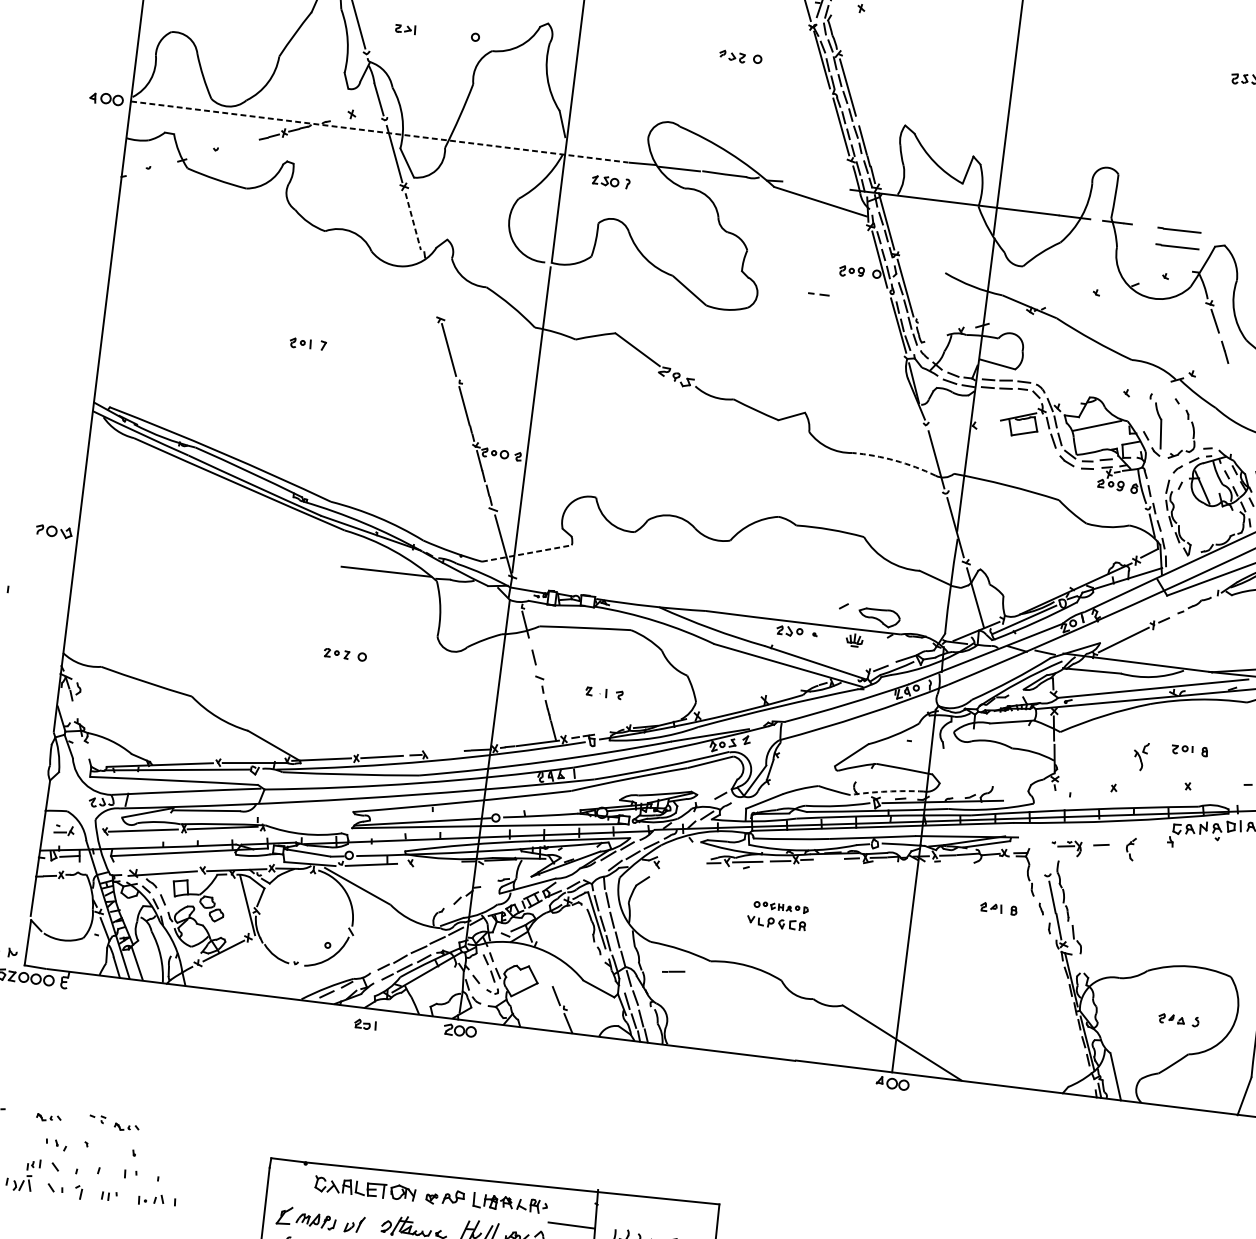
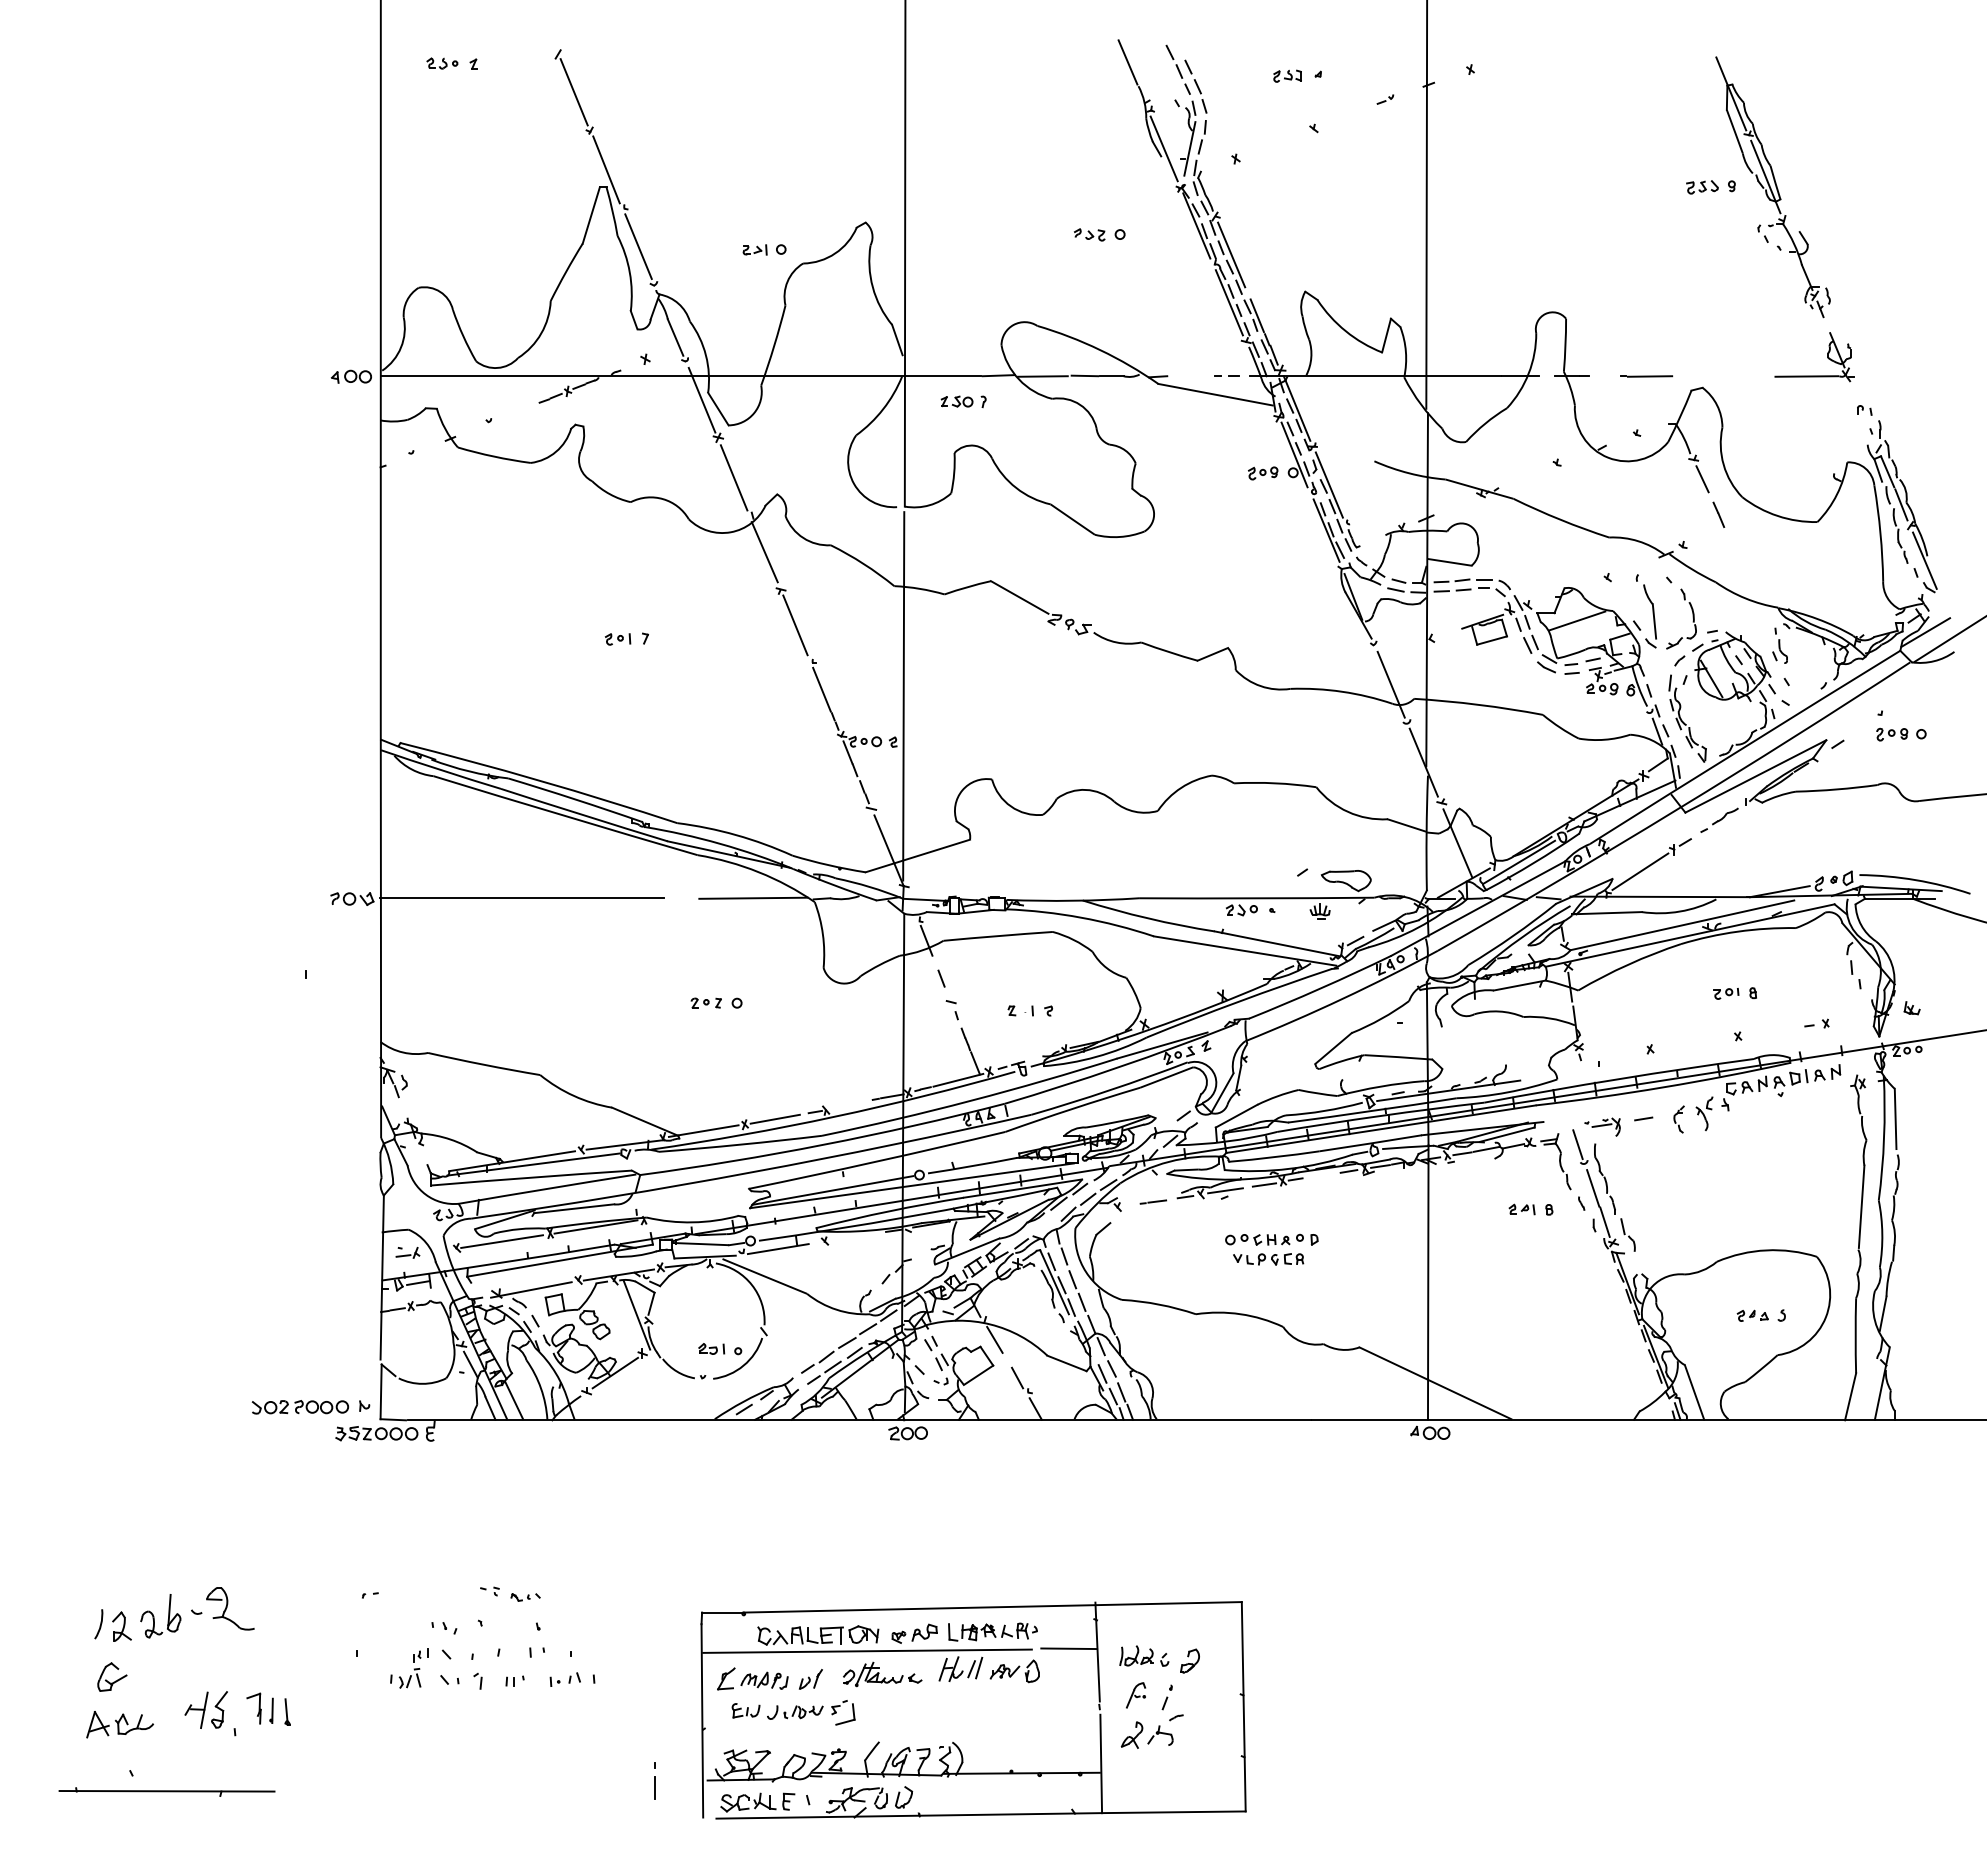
part: (405, 28) -> (754, 249), moved
line: (379, 132) -> (681, 376), dashed -> solid
line: (413, 222) -> (734, 478), dashed -> solid
line: (1177, 247) -> (1646, 396), removed
line: (430, 286) -> (764, 552), added
line: (820, 293) -> (1228, 375), moved
arc: (895, 460) -> (1342, 691), dashed -> solid
line: (194, 548) -> (521, 898), added
line: (526, 553) -> (917, 856), dashed -> solid
part: (1140, 756) -> (1704, 1113), moved
arc: (886, 791) -> (1380, 1086), dashed -> solid
line: (1043, 859) -> (1577, 1144), added
part: (780, 907) -> (1271, 1239), size x1.43
line: (541, 961) -> (994, 1339), added
line: (672, 971) -> (1152, 1201), moved
part: (365, 1024) -> (711, 1348), moved
part: (48, 1118) -> (431, 1597), removed
line: (404, 1206) -> (867, 1650), added

